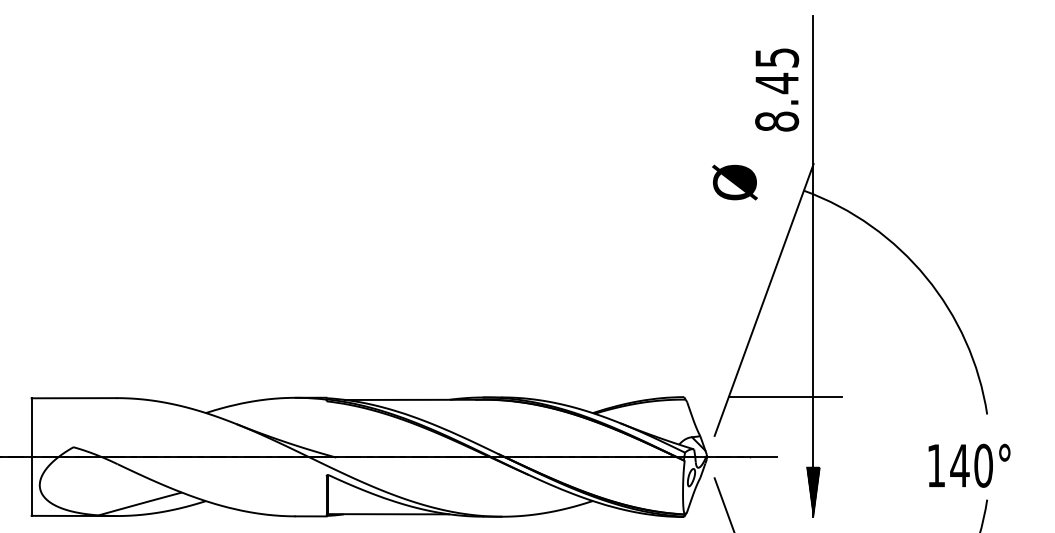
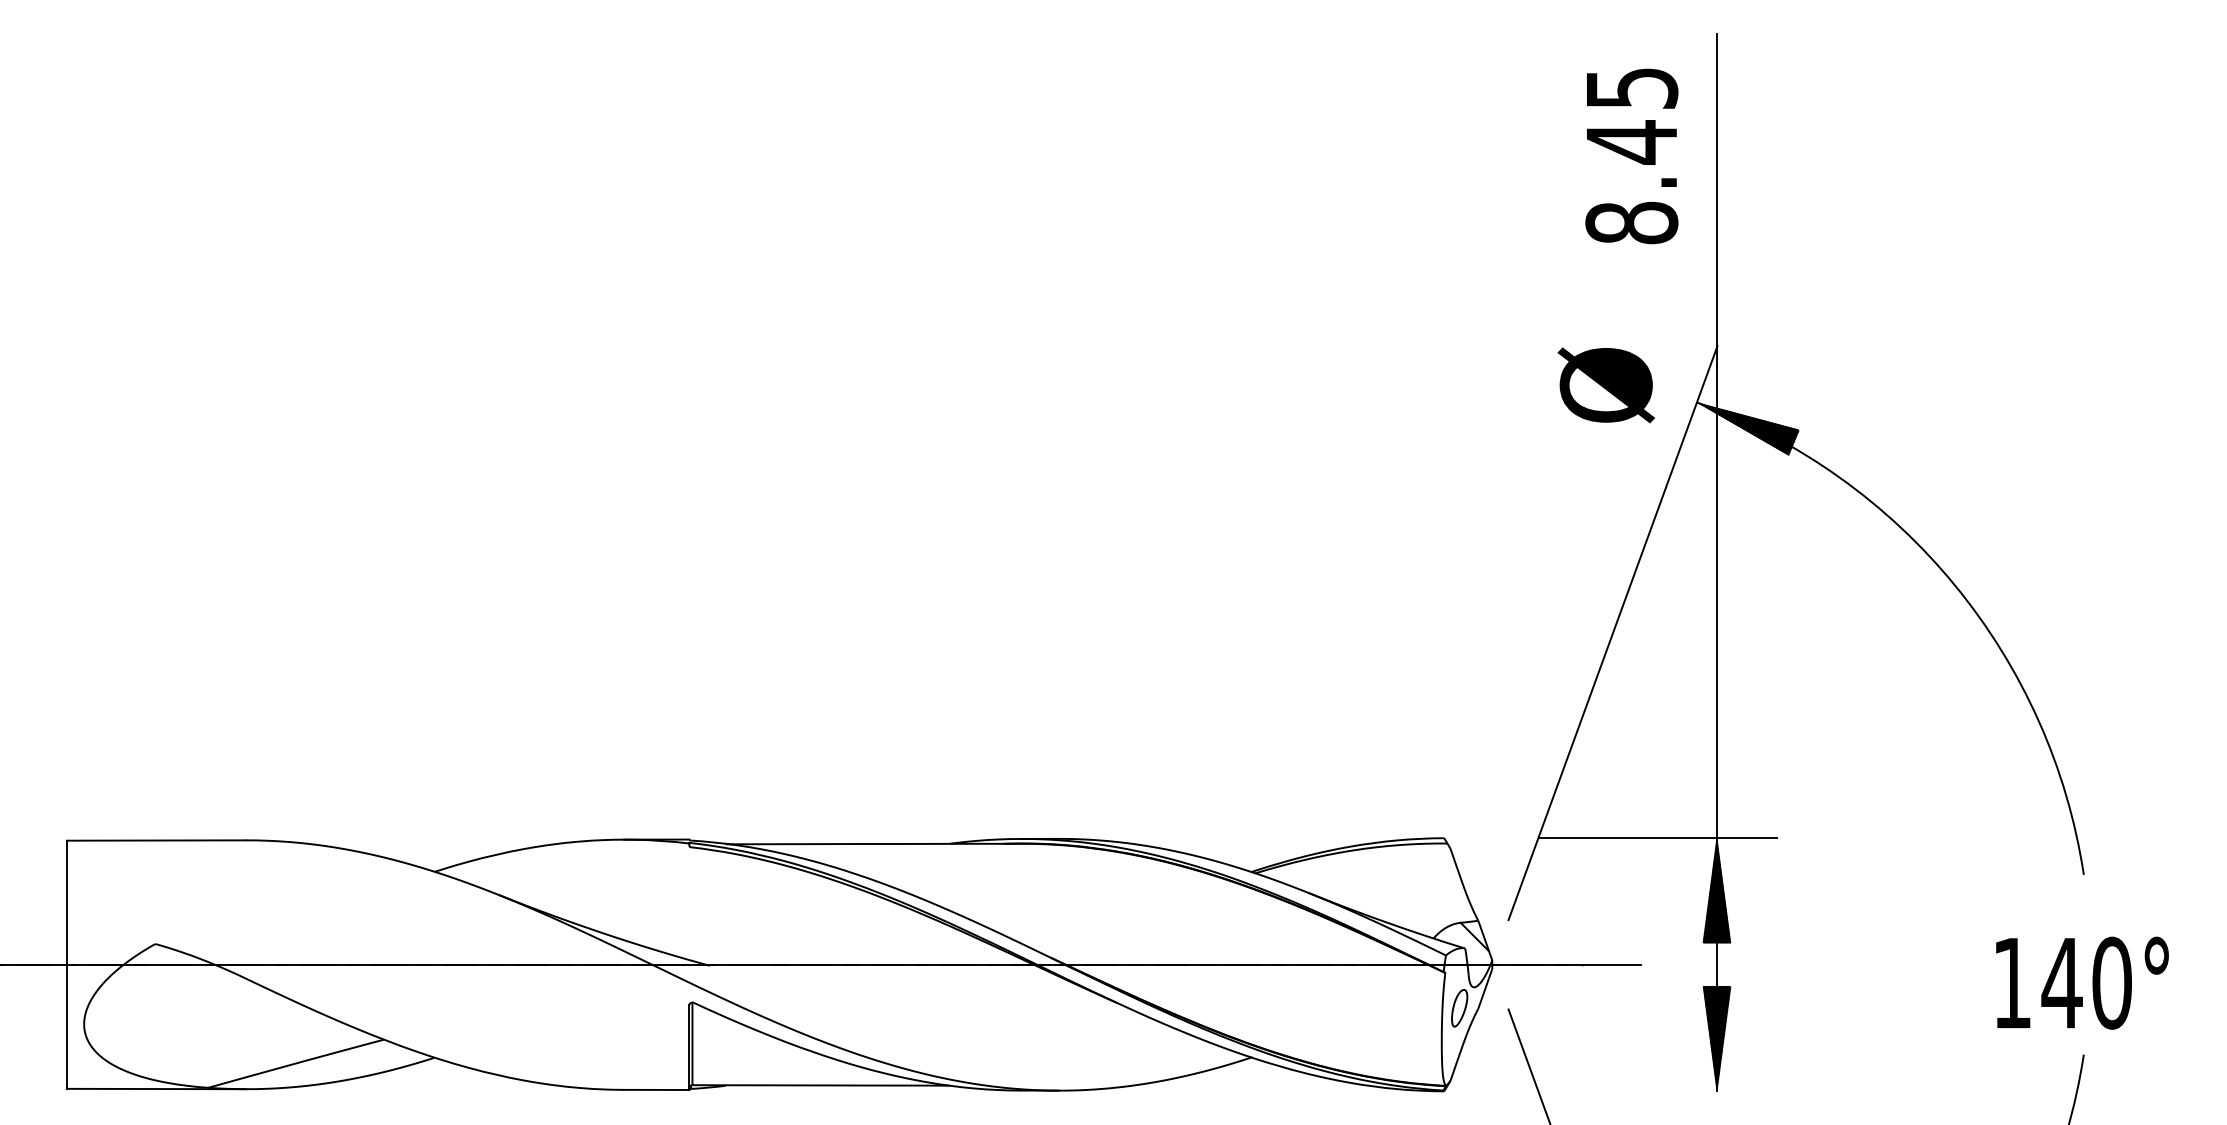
text: (777, 89) -> (1632, 155), moved
text: (734, 182) -> (1605, 385), moved
hatch: (828, 202) -> (1748, 427), added
hatch: (812, 421) -> (1715, 889), added
text: (969, 465) -> (2082, 982), moved

